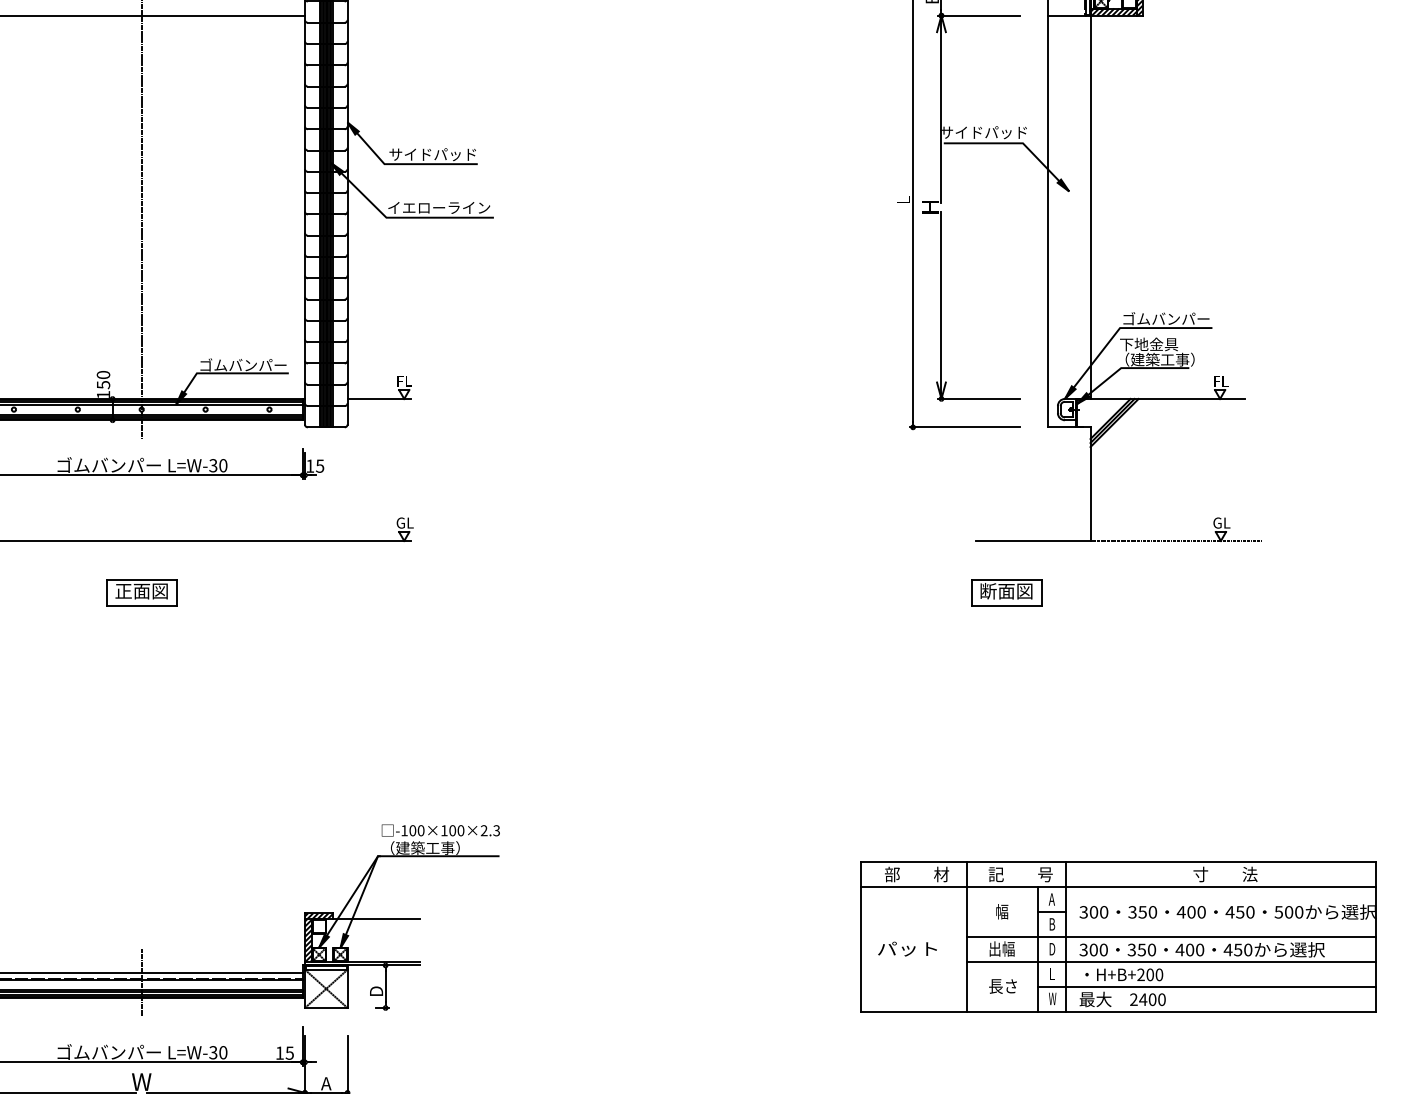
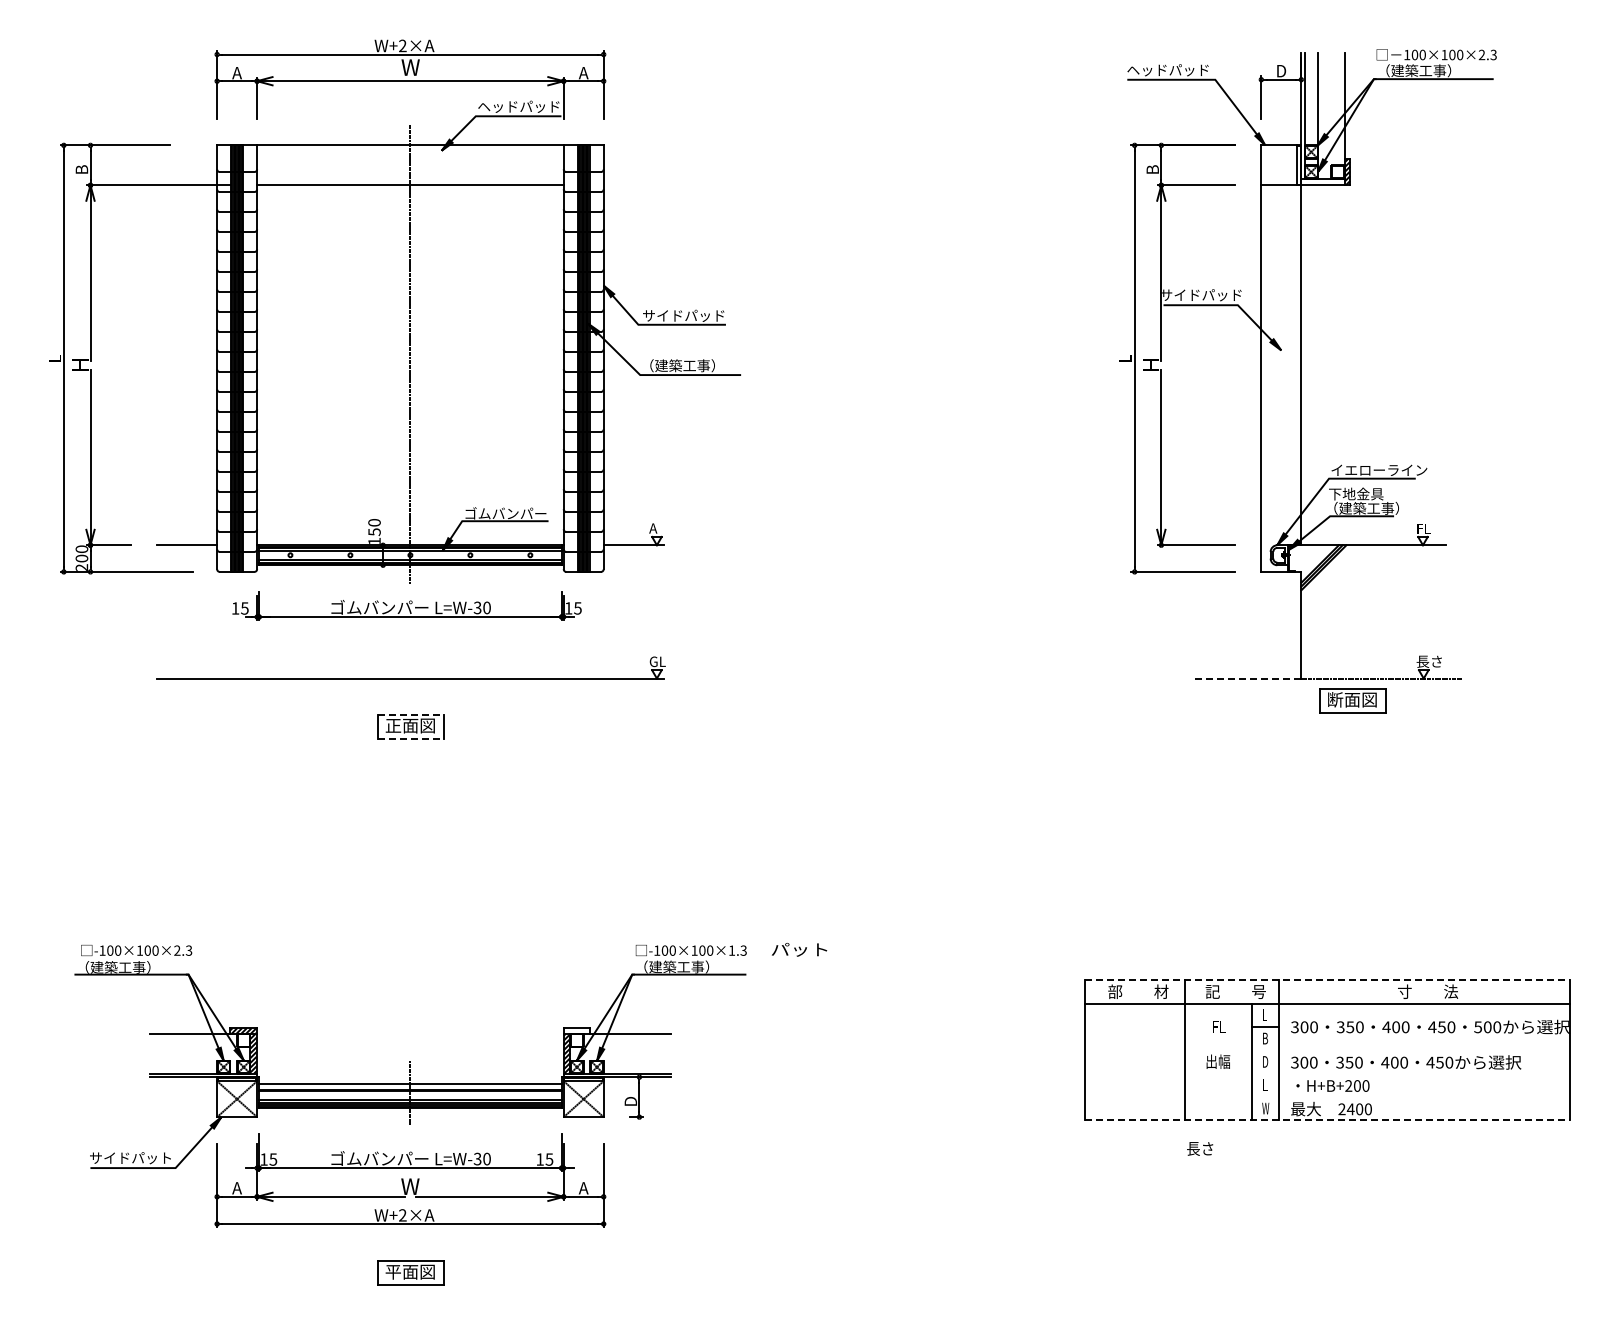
hatch: (1113, 11) -> (1322, 181), removed
text: (438, 207) -> (689, 365), イエローライン -> （建築工事）
text: (1173, 318) -> (1379, 469), ゴムバンパー -> イエローライン
text: (403, 381) -> (656, 528), FL -> A
text: (1225, 522) -> (1428, 661), GL -> 長さ
line: (1033, 540) -> (1247, 678), solid -> dashed
line: (142, 579) -> (411, 714), solid -> dashed
part: (1006, 591) -> (1352, 700), moved
line: (142, 605) -> (411, 739), solid -> dashed
text: (483, 830) -> (731, 950), -100×100×2.3 -> -100×100×1.3
line: (1118, 862) -> (1327, 980), solid -> dashed
text: (1051, 899) -> (1264, 1015), A -> L
text: (1002, 911) -> (1218, 1026), 幅 -> FL
hatch: (318, 915) -> (576, 1030), removed
line: (1171, 937) -> (1377, 1050), removed
text: (907, 948) -> (799, 949), moved
line: (1171, 961) -> (1377, 1073), removed
text: (1003, 986) -> (1200, 1148), moved
line: (1206, 987) -> (1410, 1097), removed
line: (1118, 1011) -> (1327, 1120), solid -> dashed

